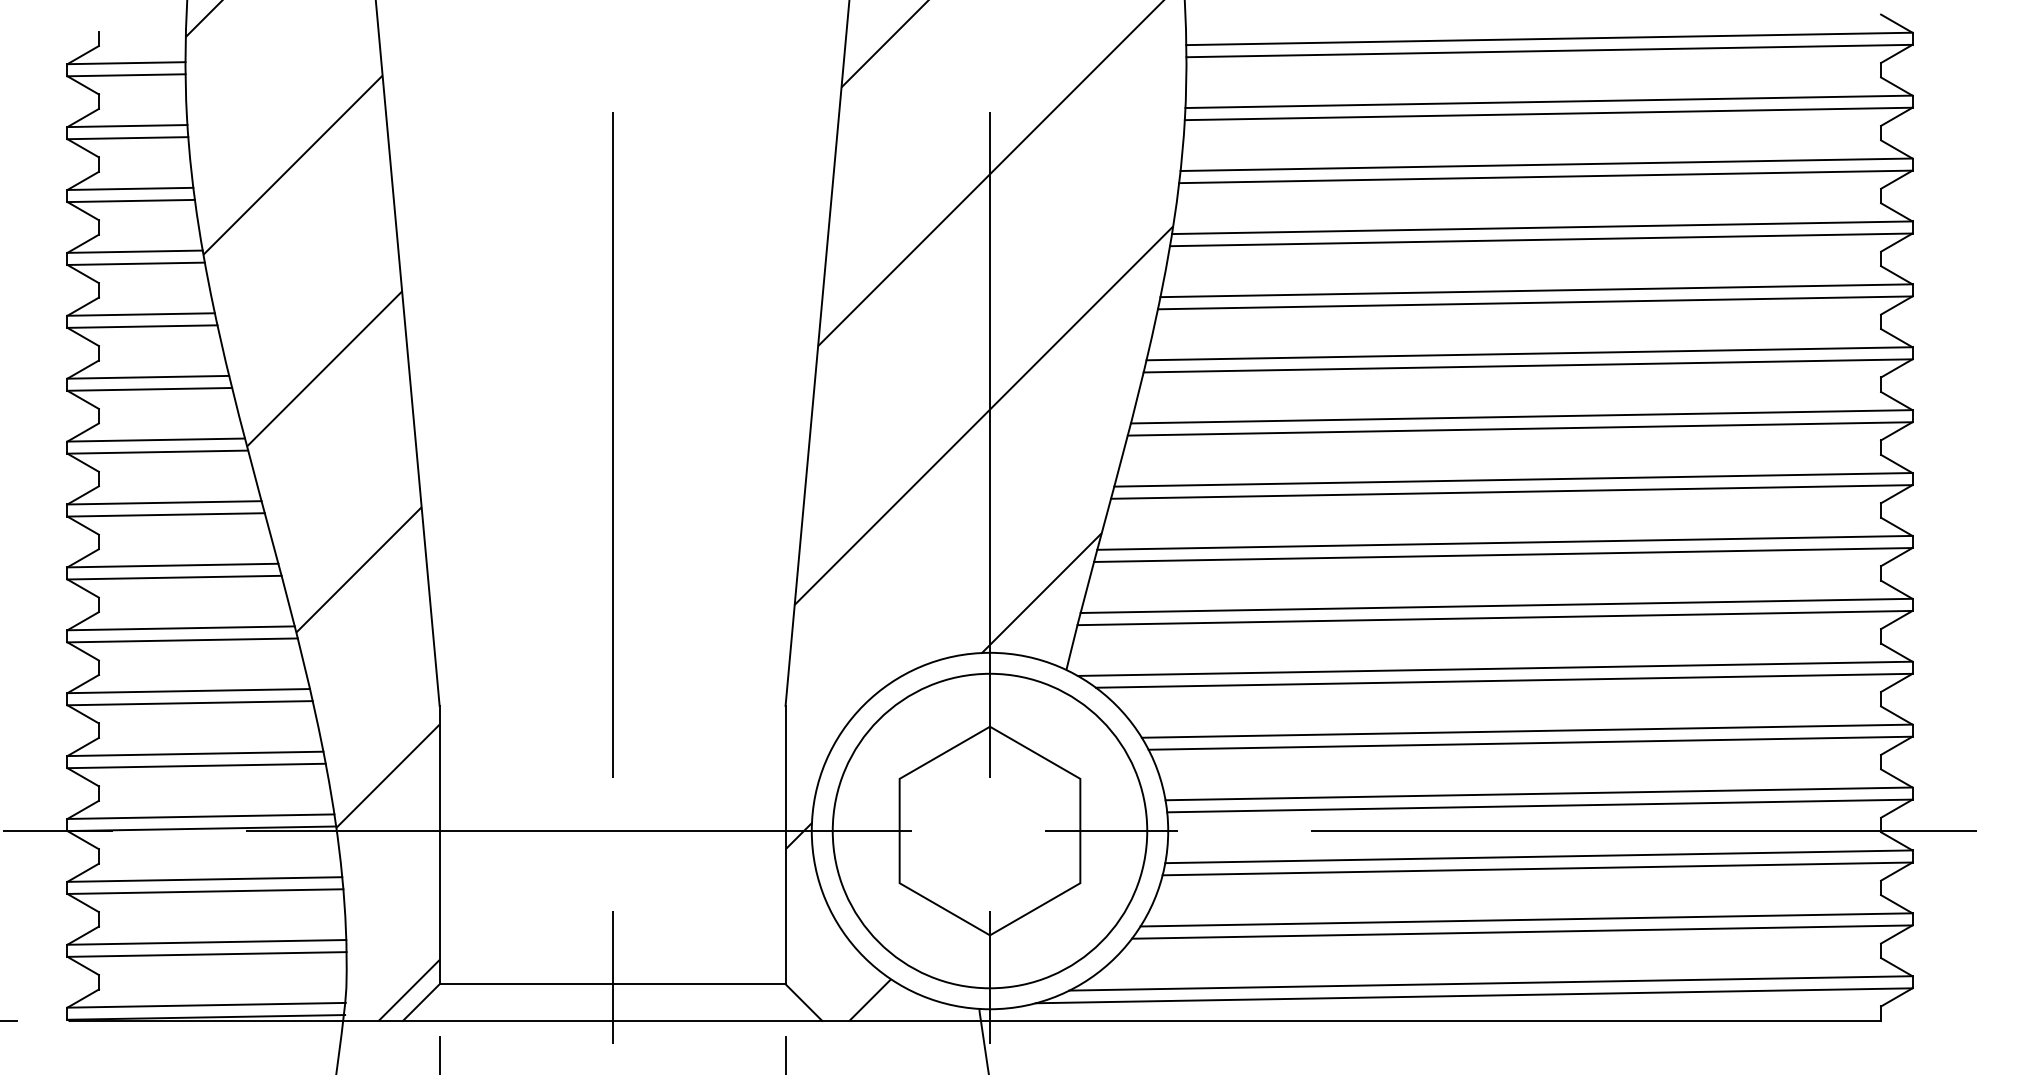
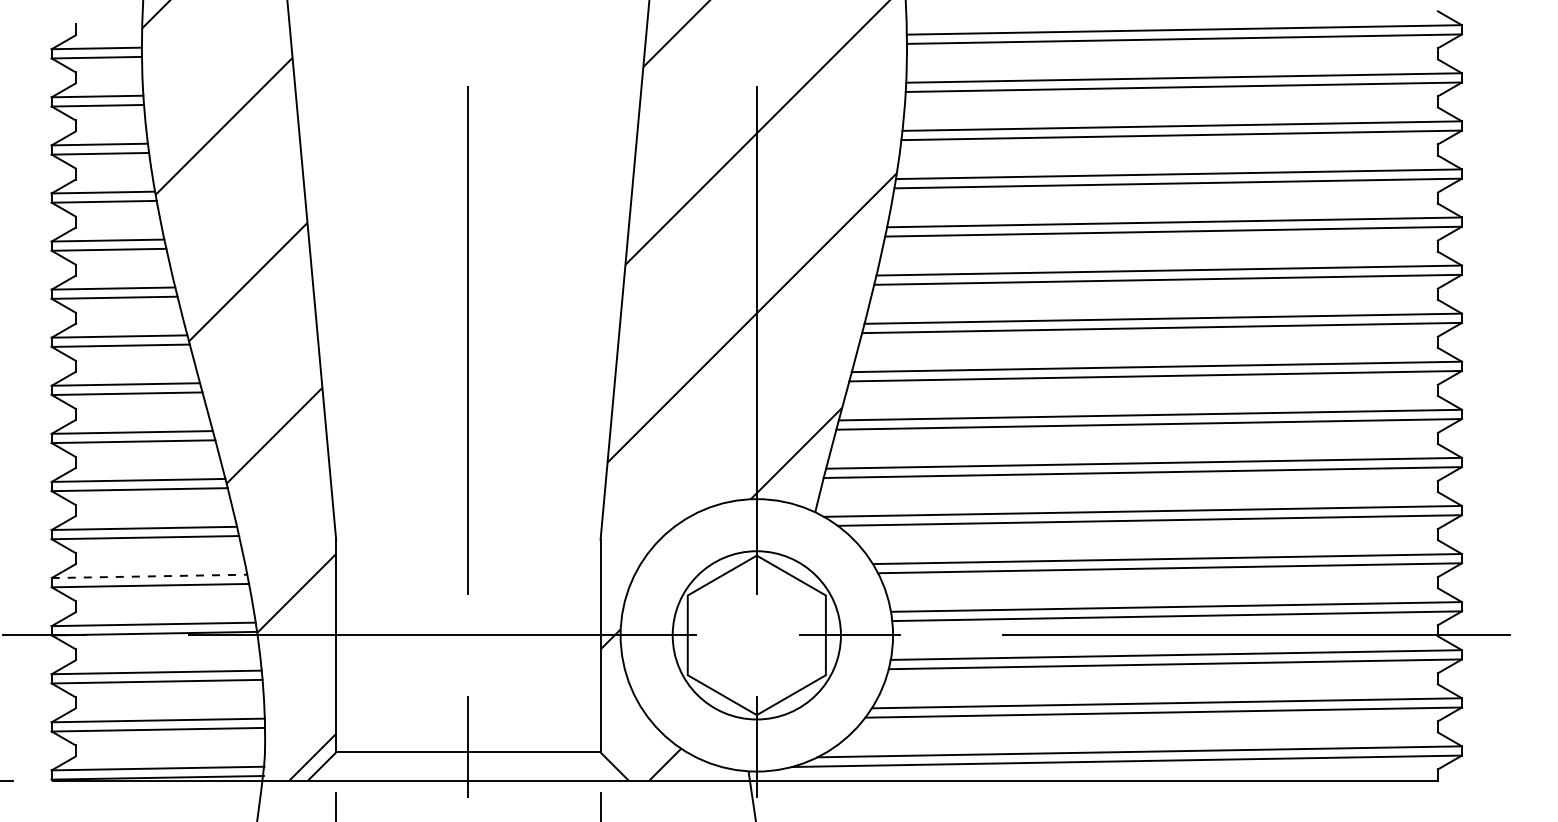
line: (195, 754) -> (149, 576), solid -> dashed
circle: (989, 831) -> (756, 635), size x0.7

